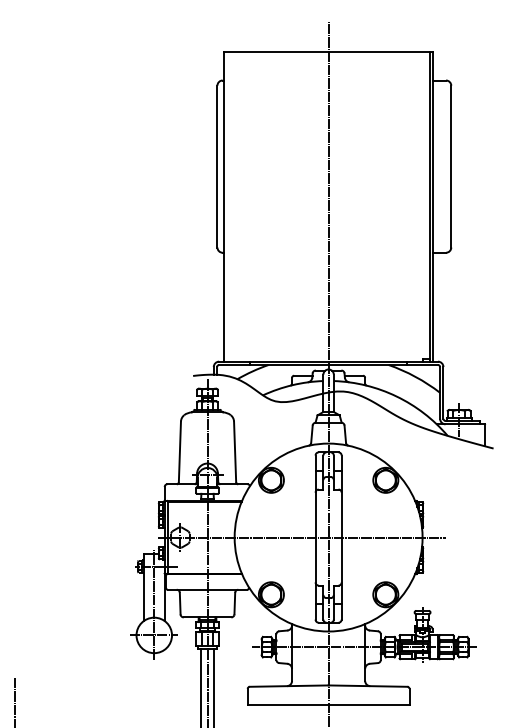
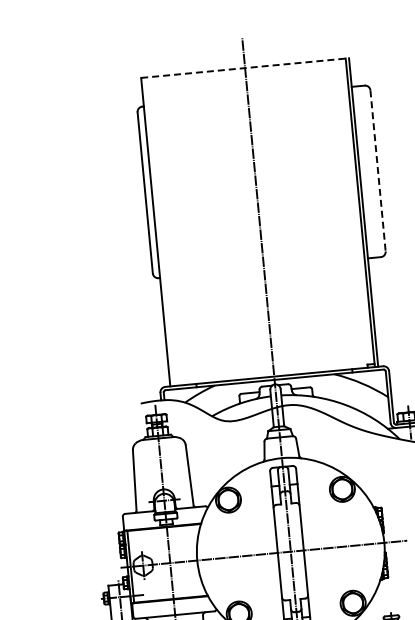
line: (329, 51) -> (245, 67), solid -> dashed
line: (451, 166) -> (378, 170), solid -> dashed

